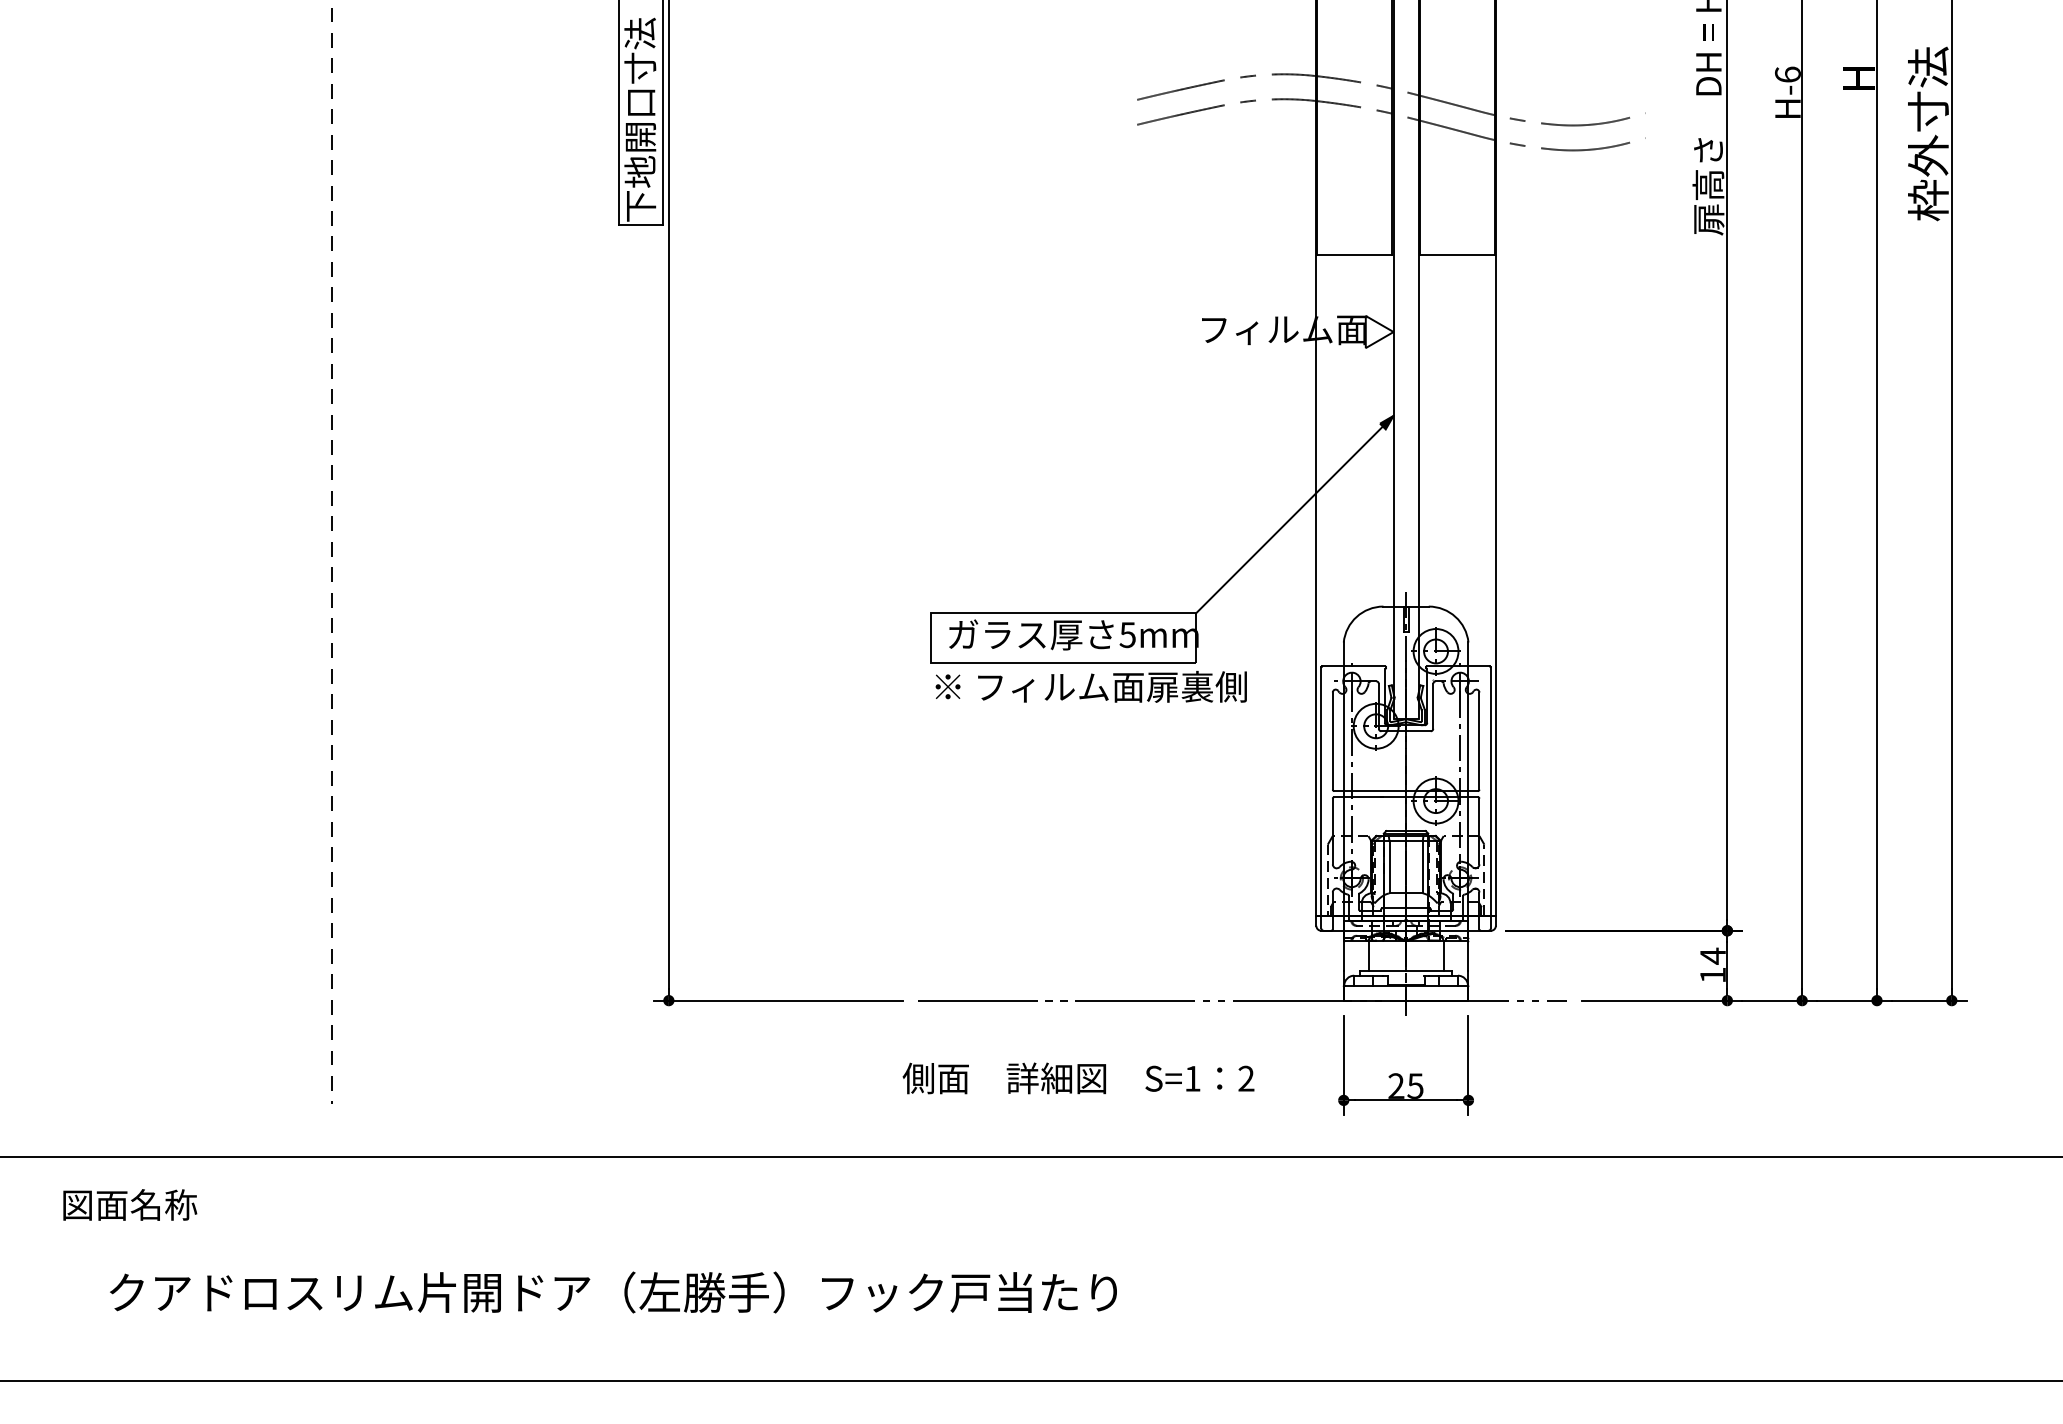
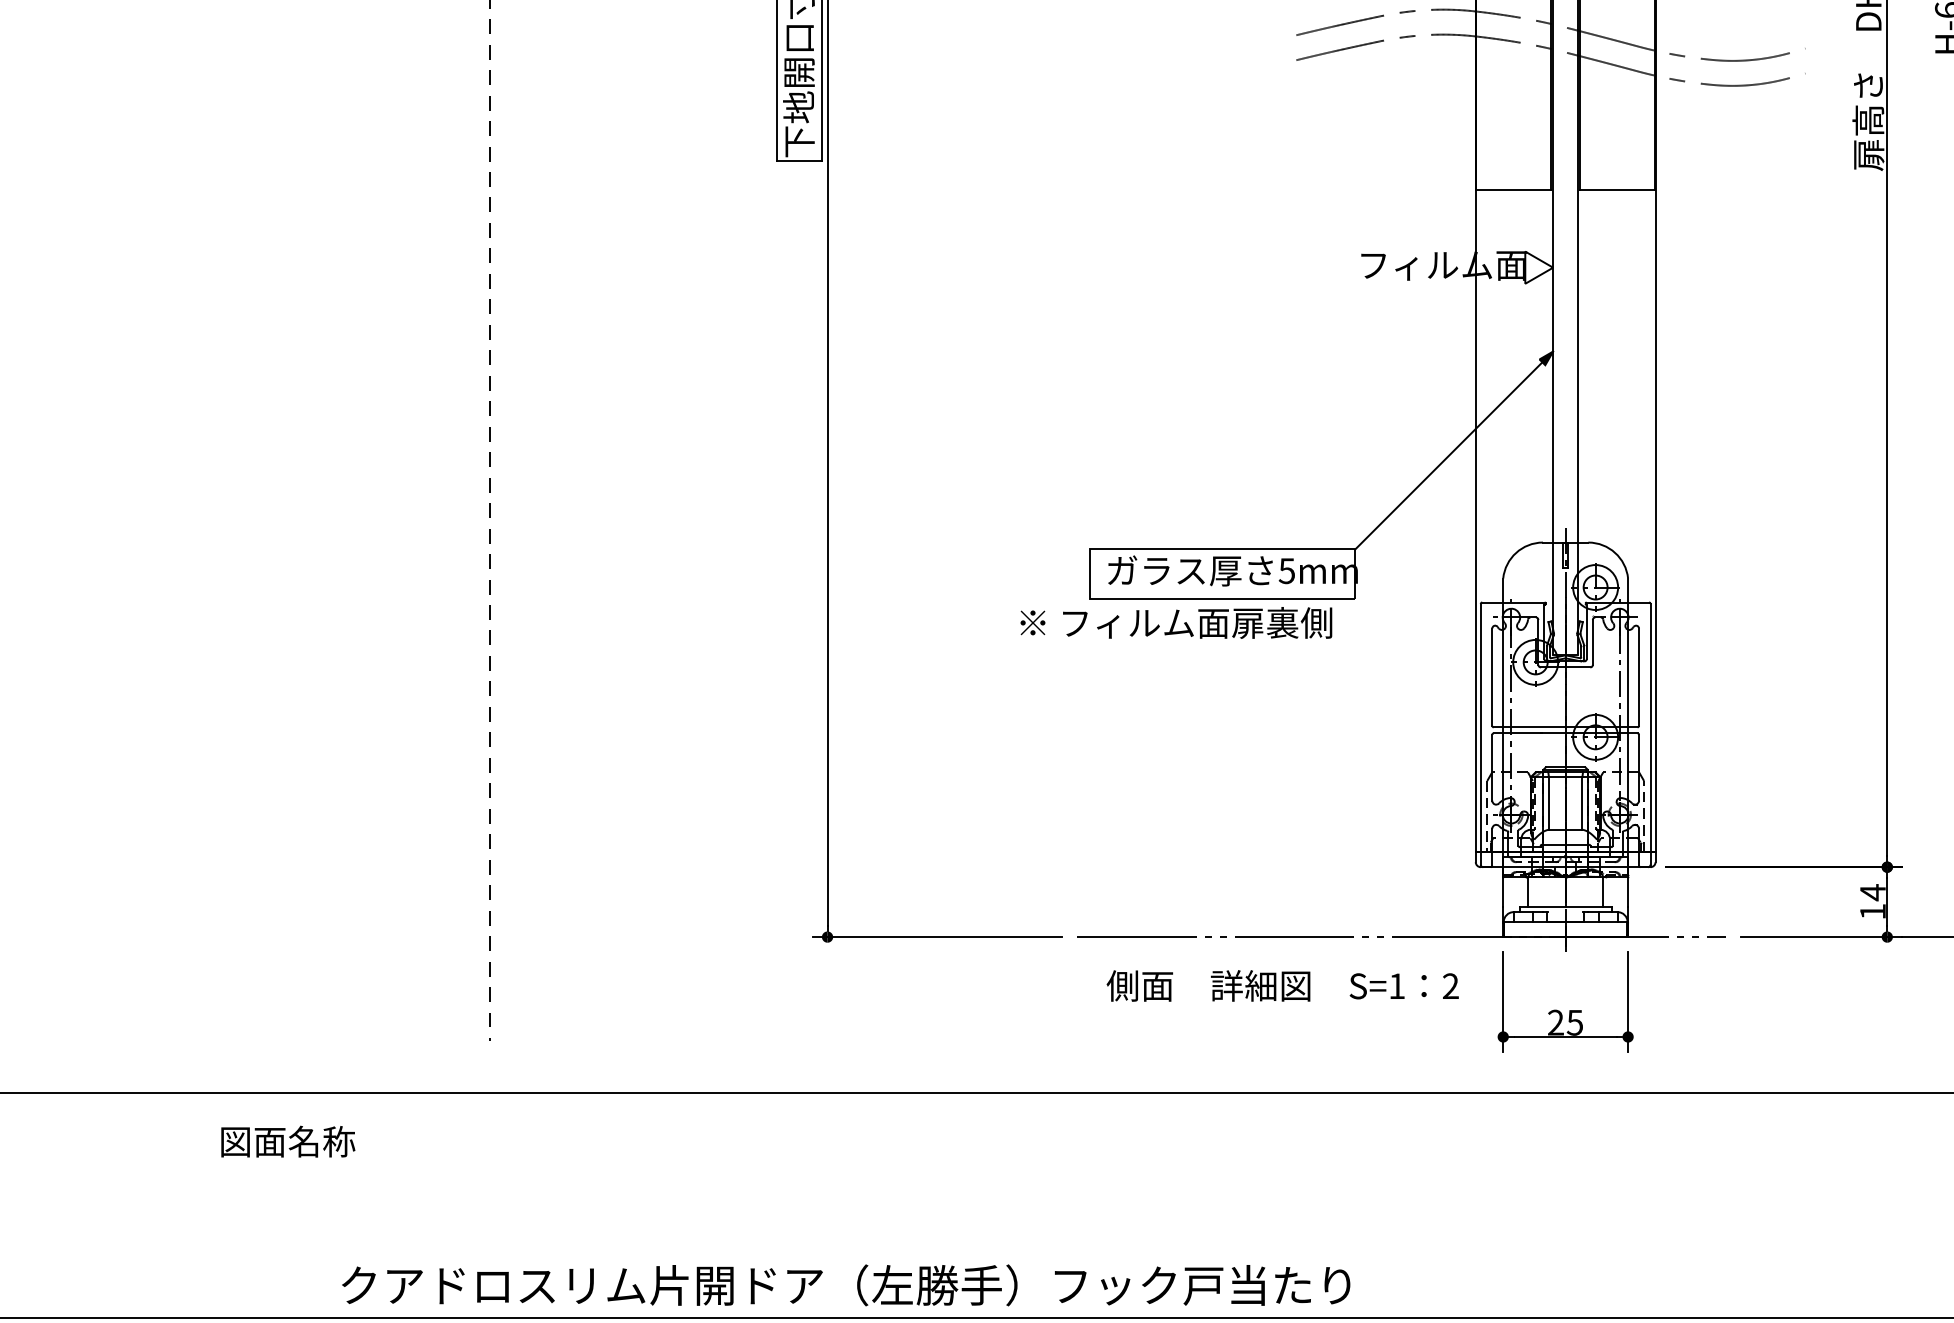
text: (1090, 686) -> (1175, 622), moved
text: (1078, 1078) -> (1282, 986), moved
text: (613, 1292) -> (846, 1285), moved

